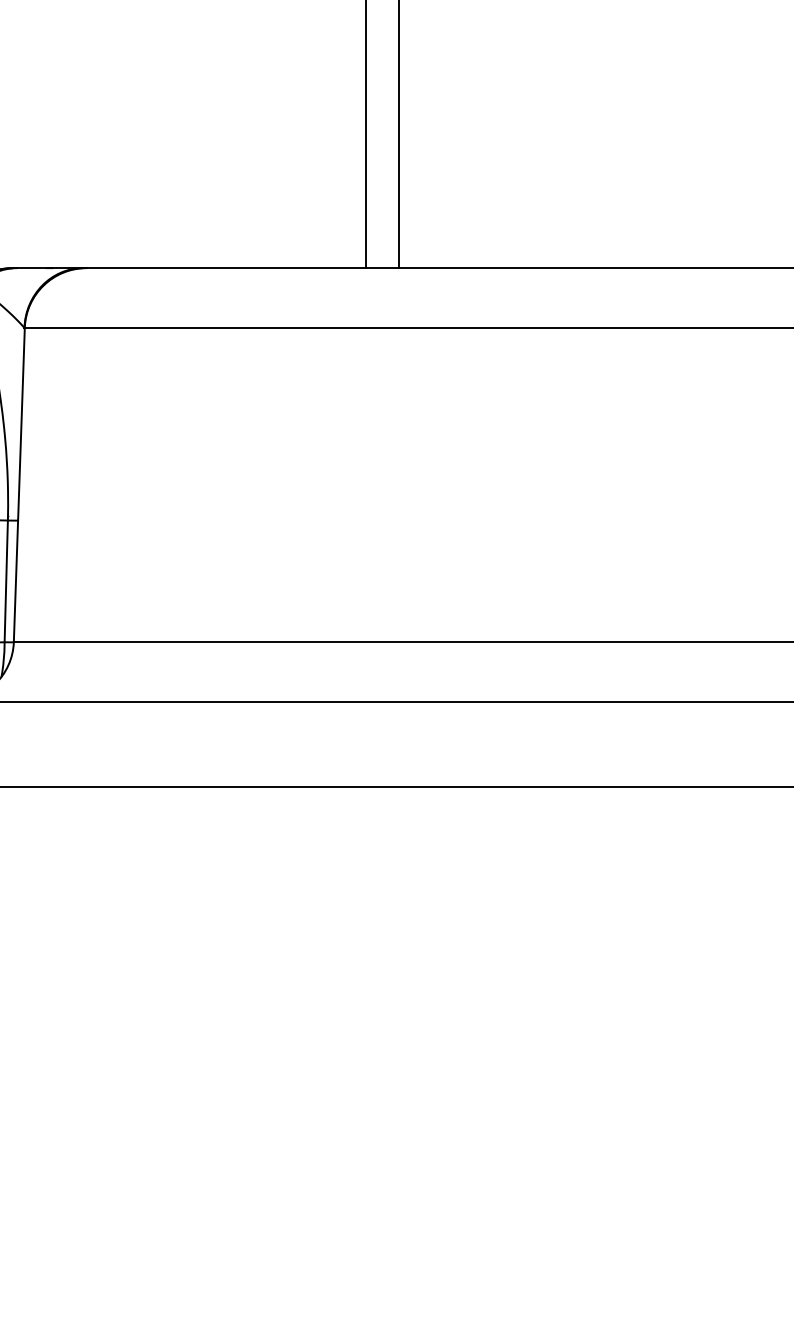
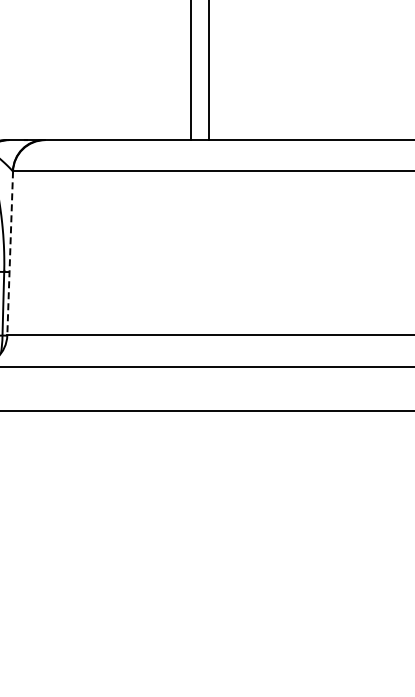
line: (19, 485) -> (10, 253), solid -> dashed

